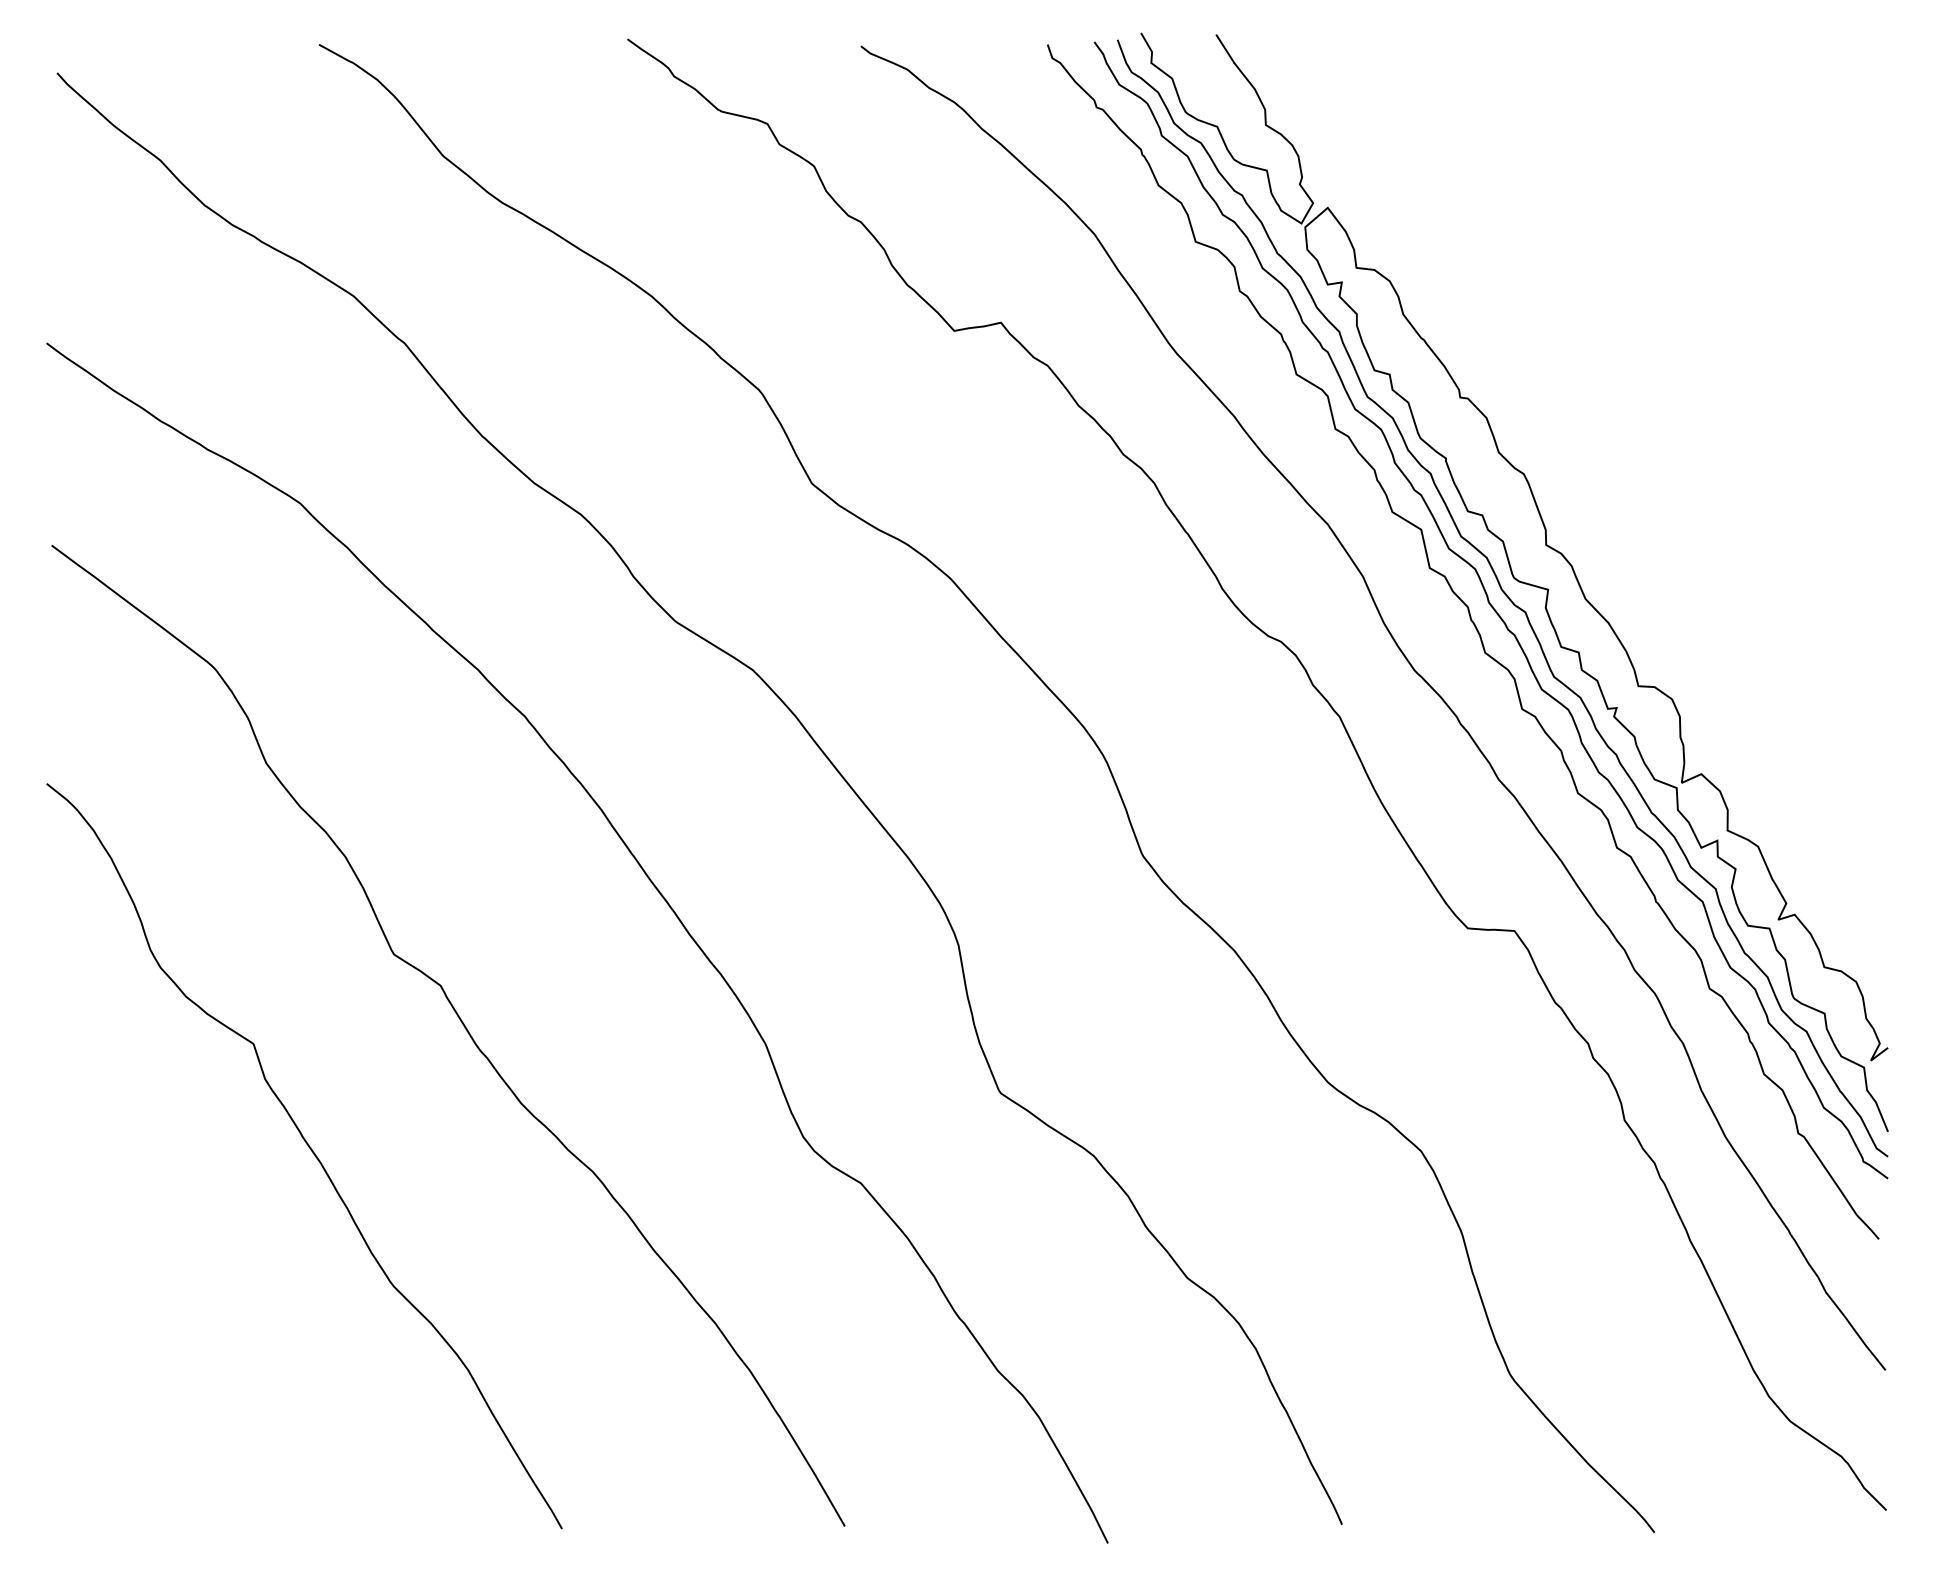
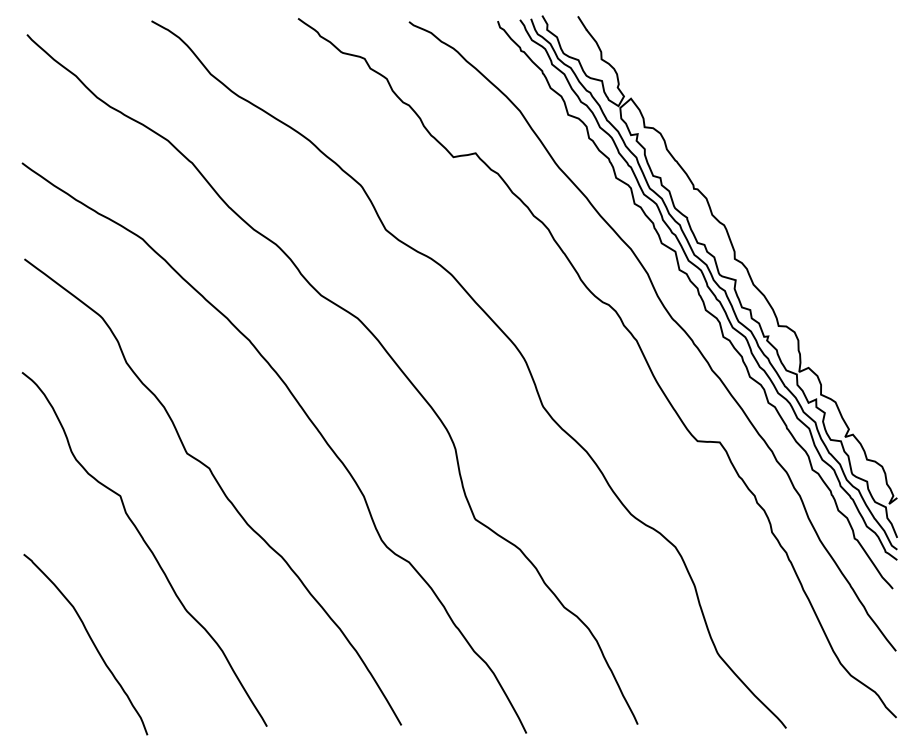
curve: (190, 1347) -> (90, 640), added

